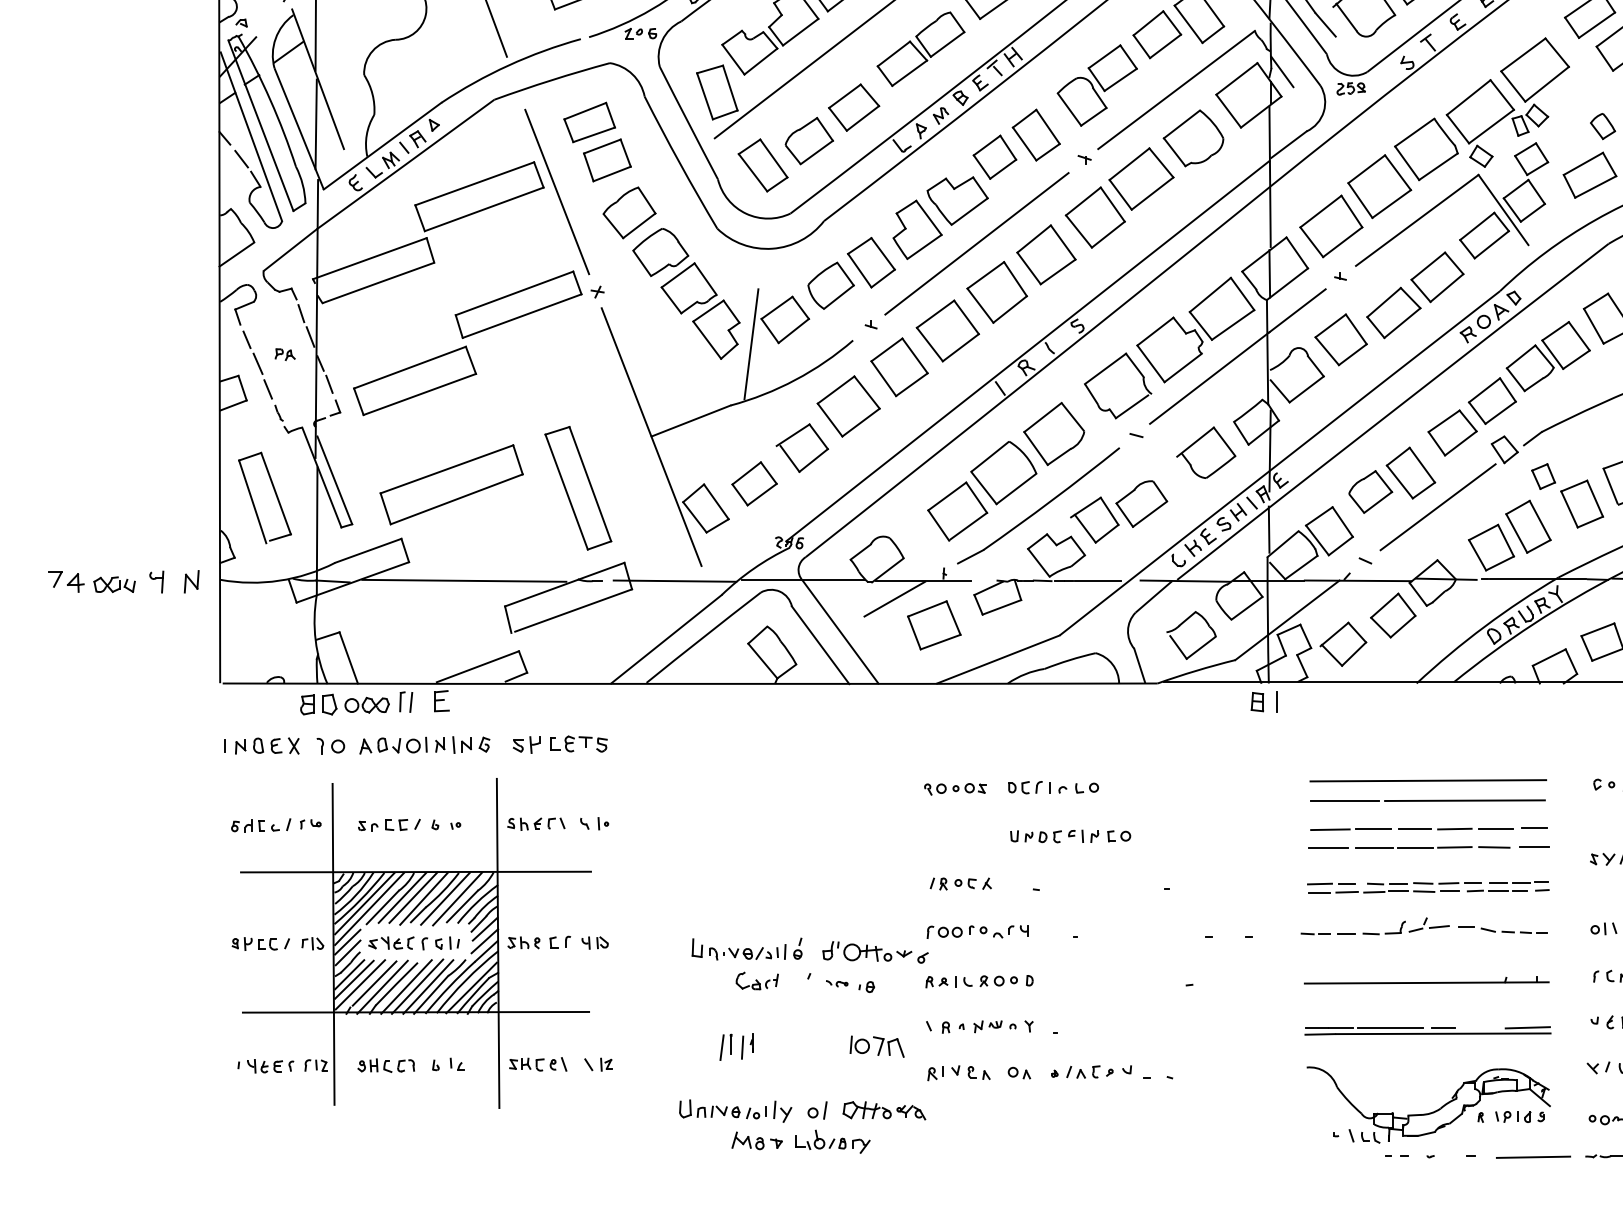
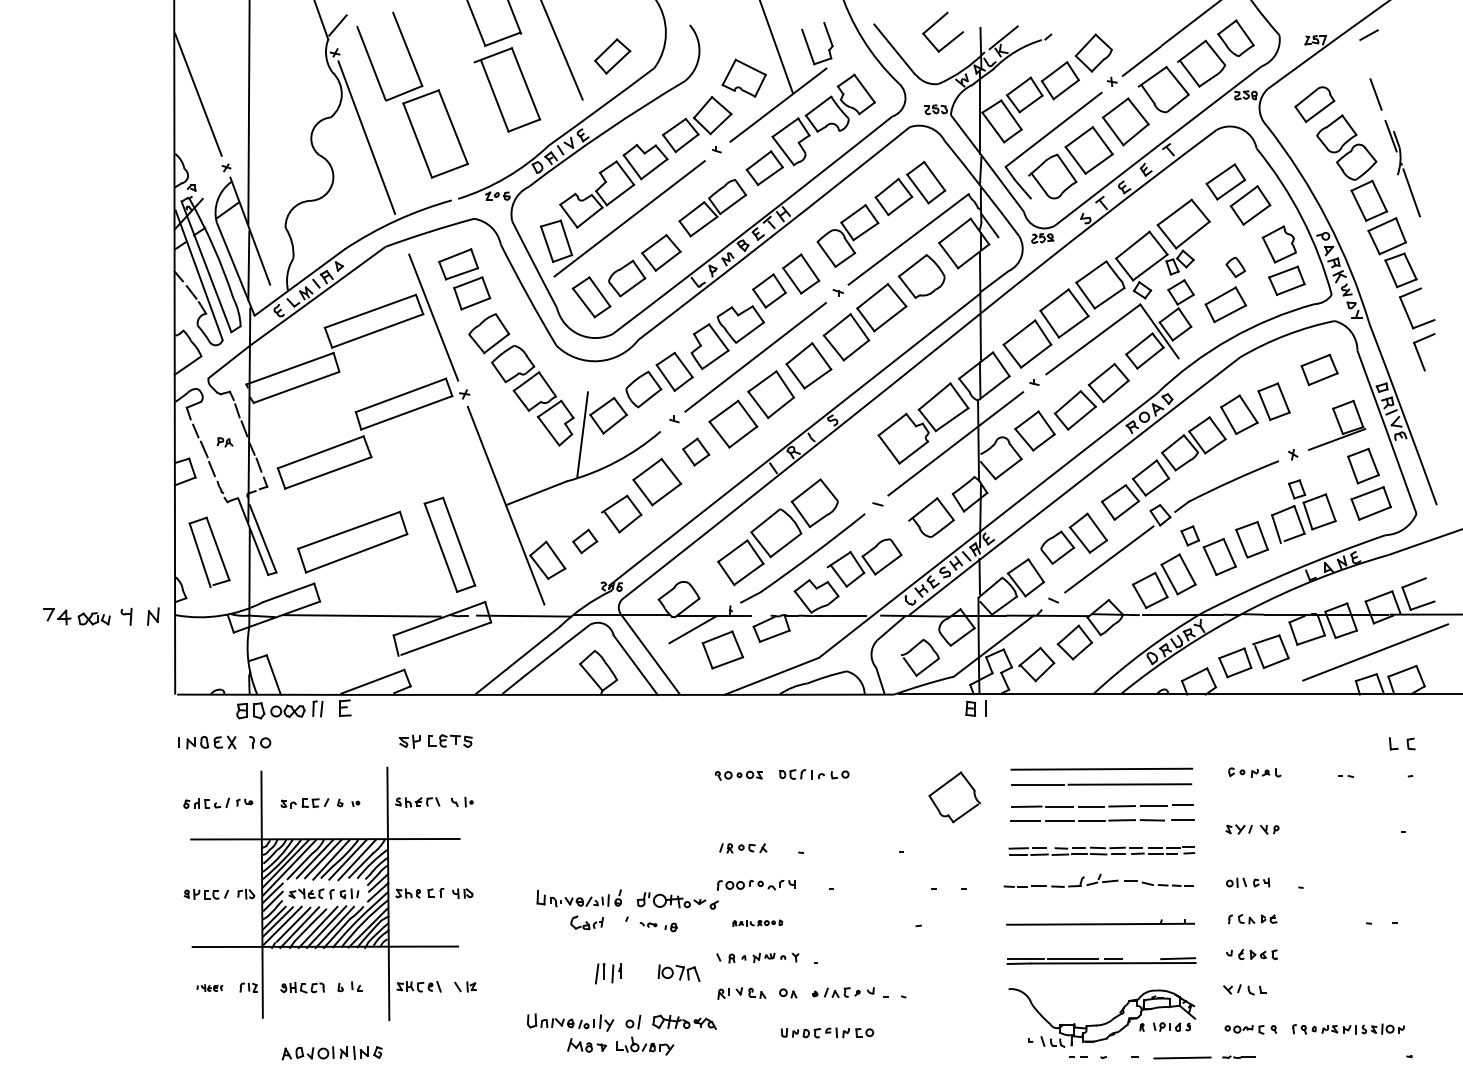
part: (898, 366) -> (695, 451), size x0.6
part: (1117, 386) -> (954, 797), moved
part: (755, 483) -> (585, 541), size x0.7
part: (423, 744) -> (331, 1052), moved
part: (1070, 835) -> (827, 1032), moved
part: (979, 981) -> (757, 923), size x0.6
part: (736, 1047) -> (608, 973), moved
part: (264, 1065) -> (209, 987), size x0.6

